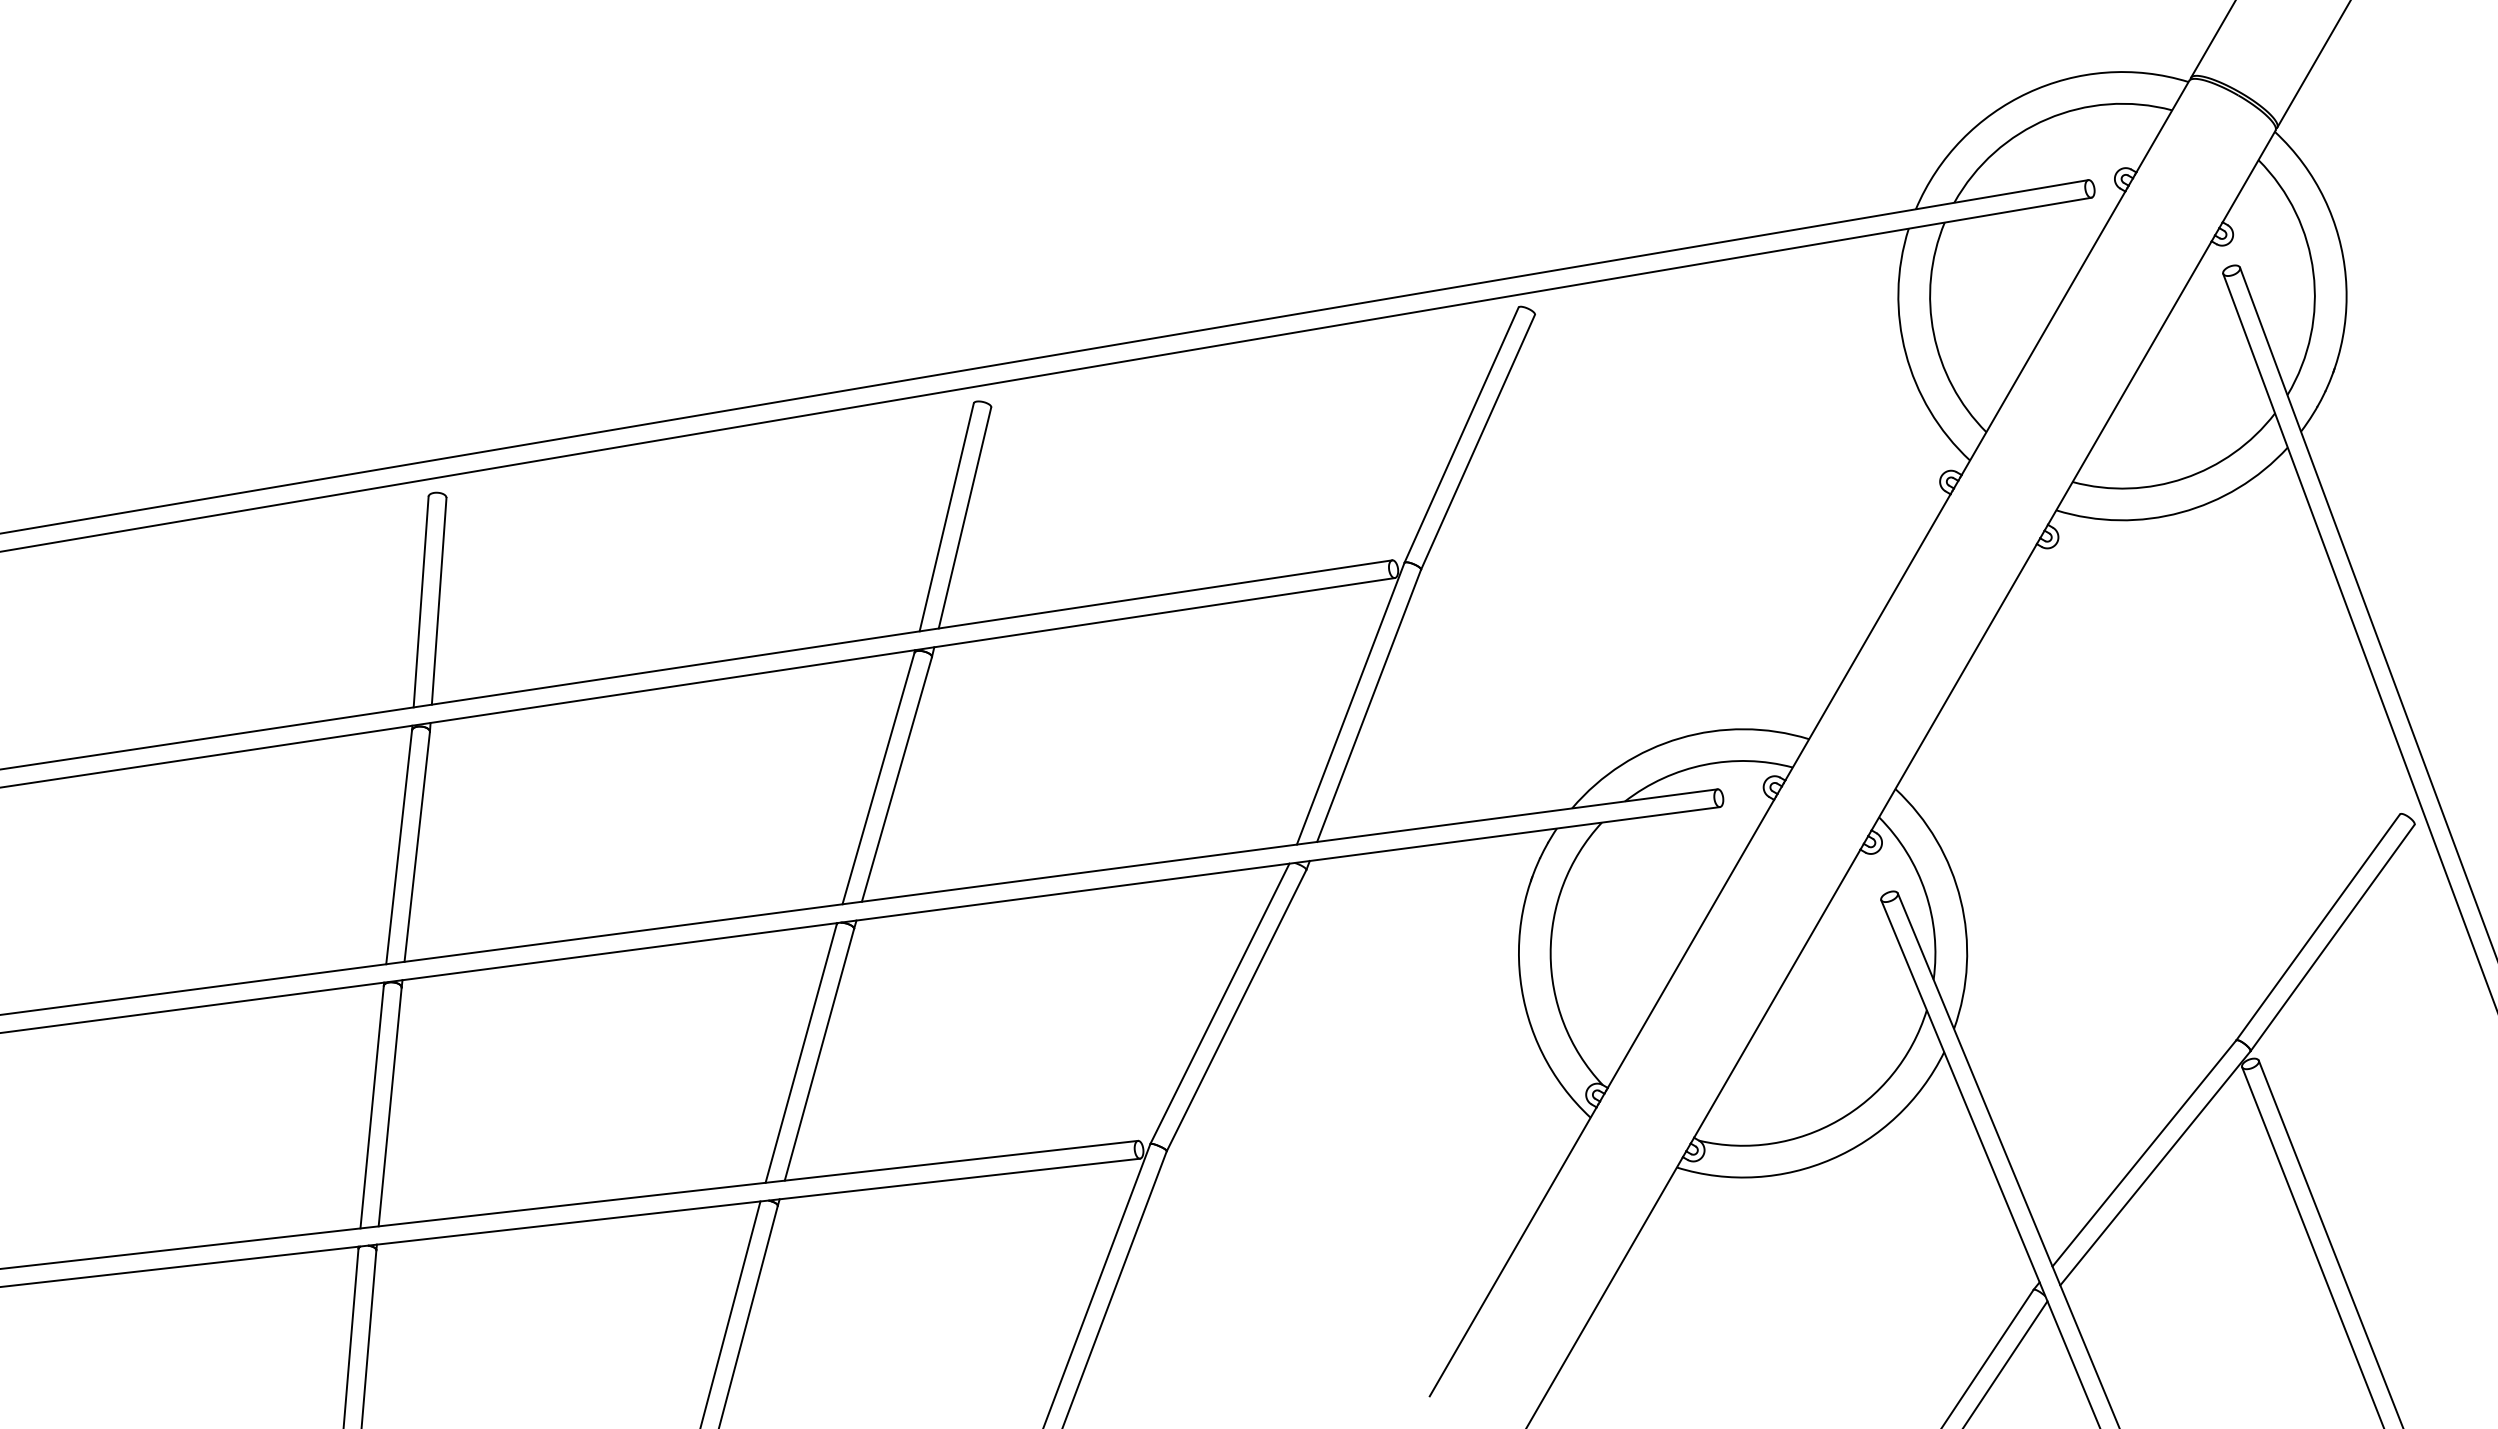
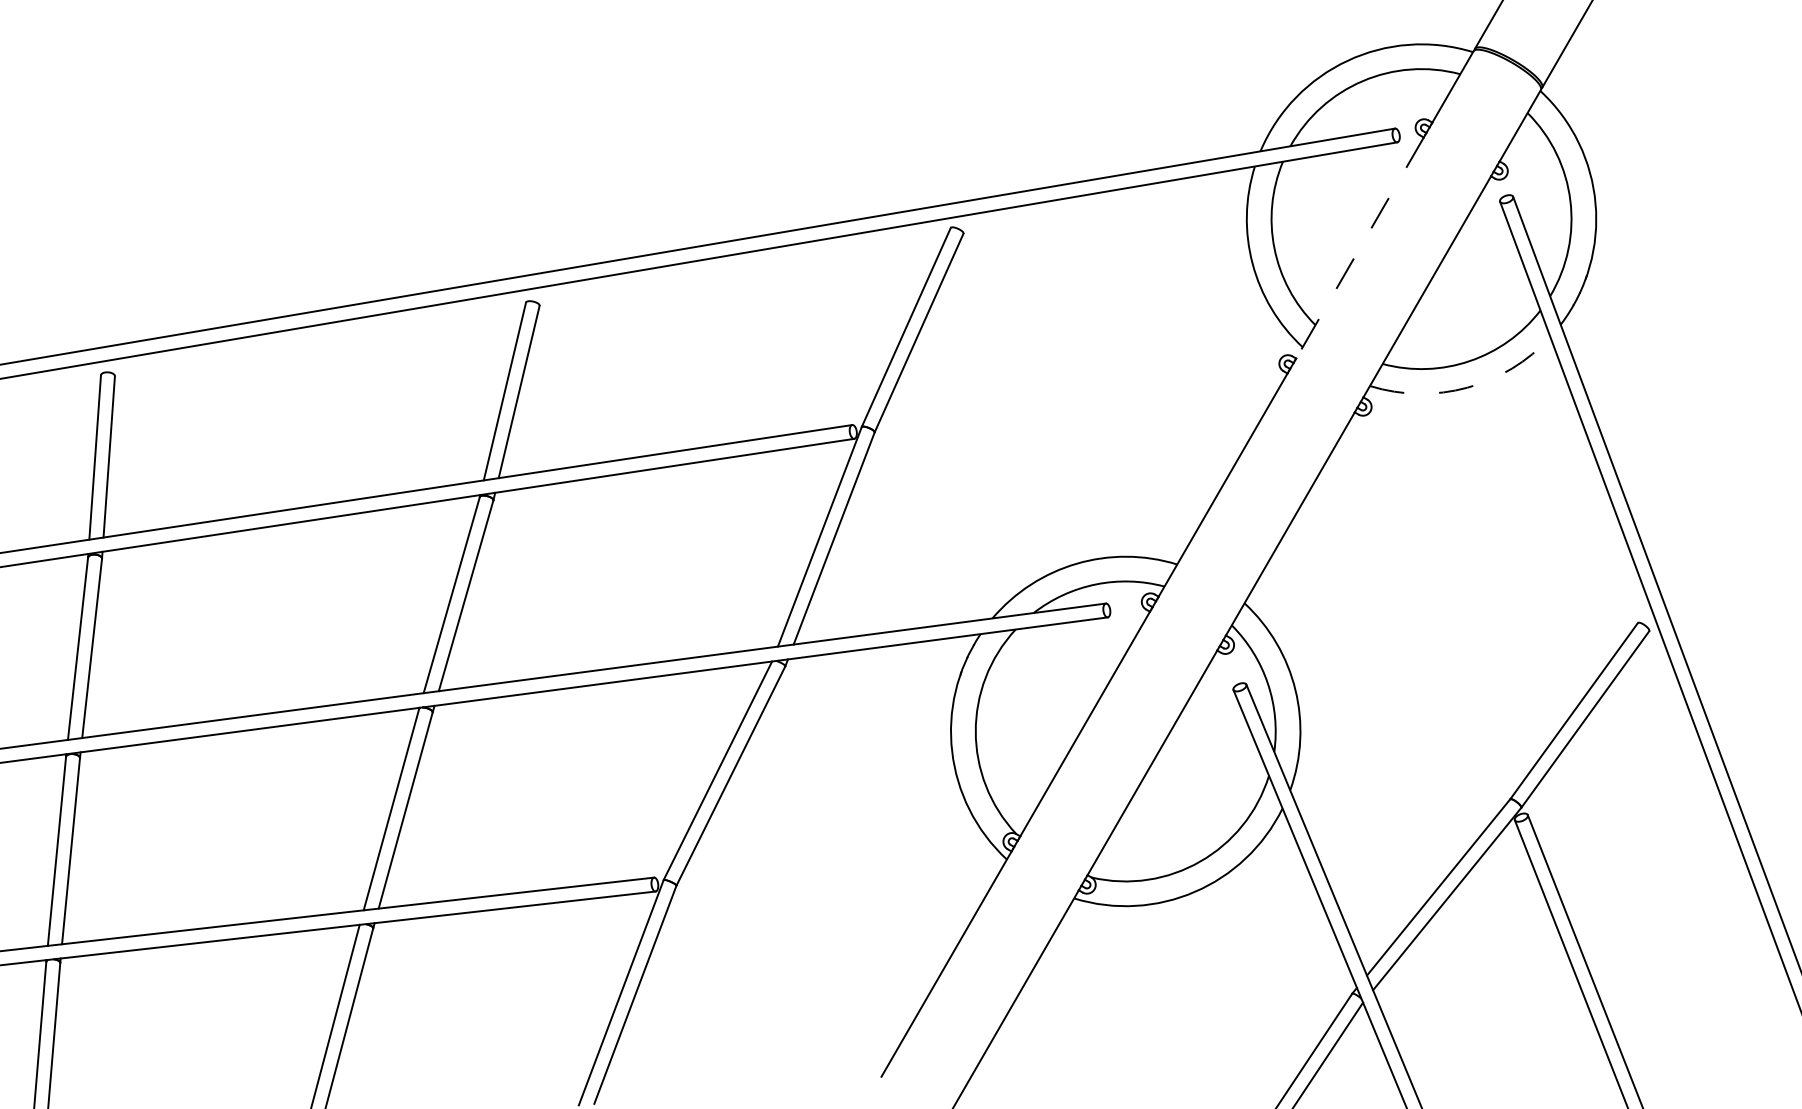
line: (2043, 333) -> (1359, 248), solid -> dashed
arc: (2181, 512) -> (1467, 387), solid -> dashed

